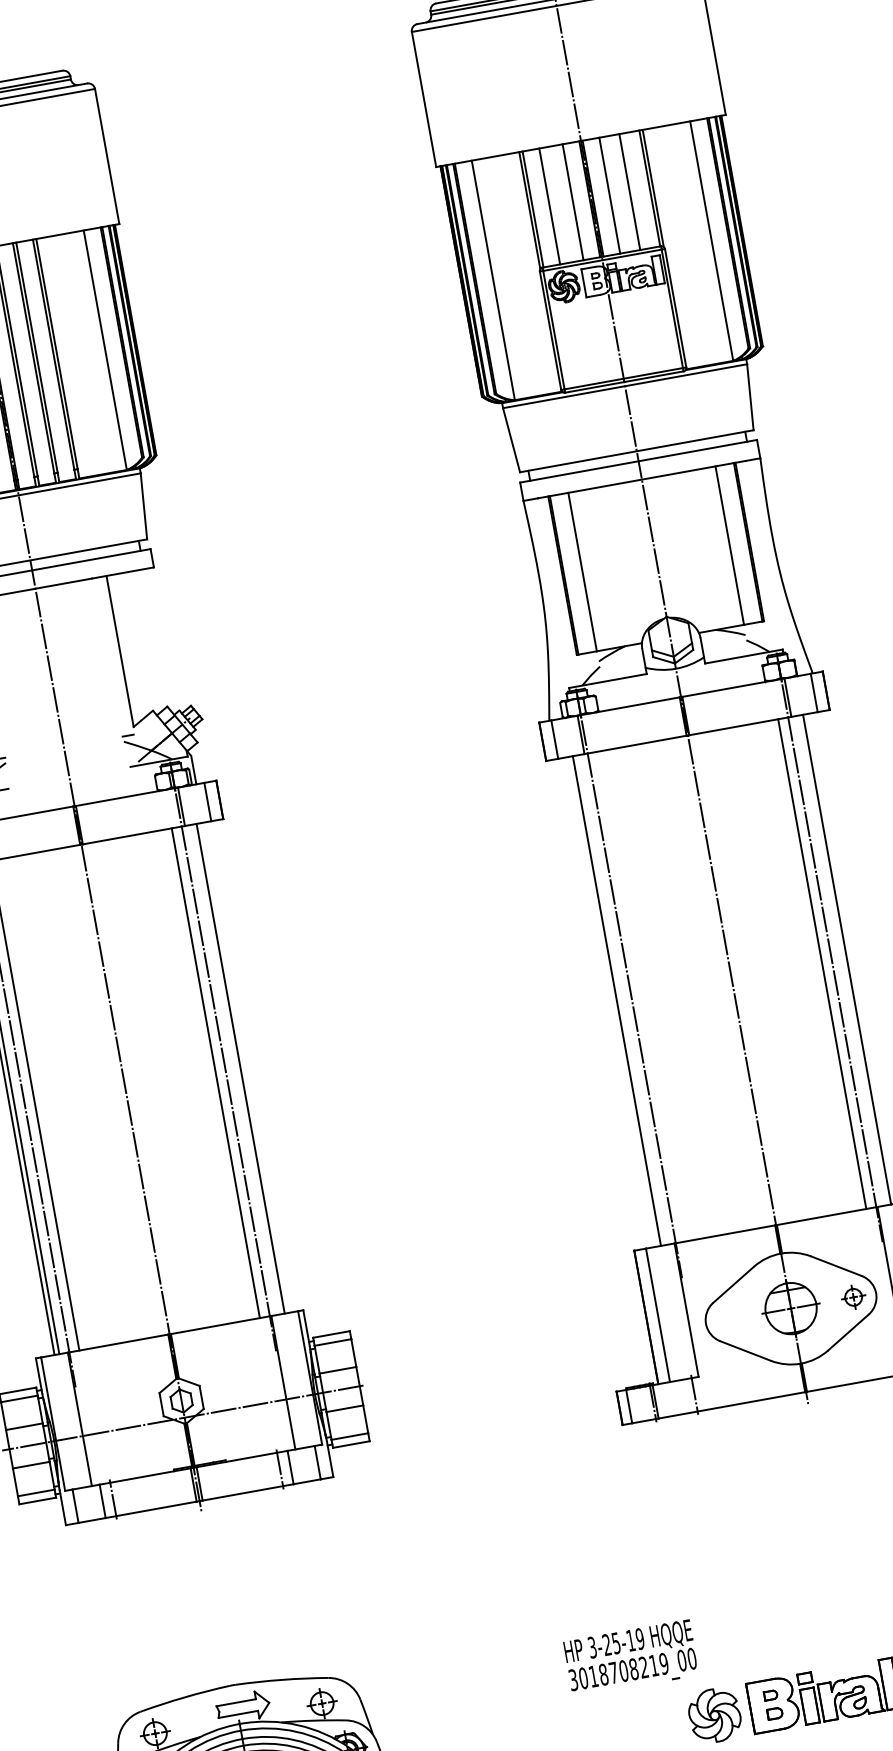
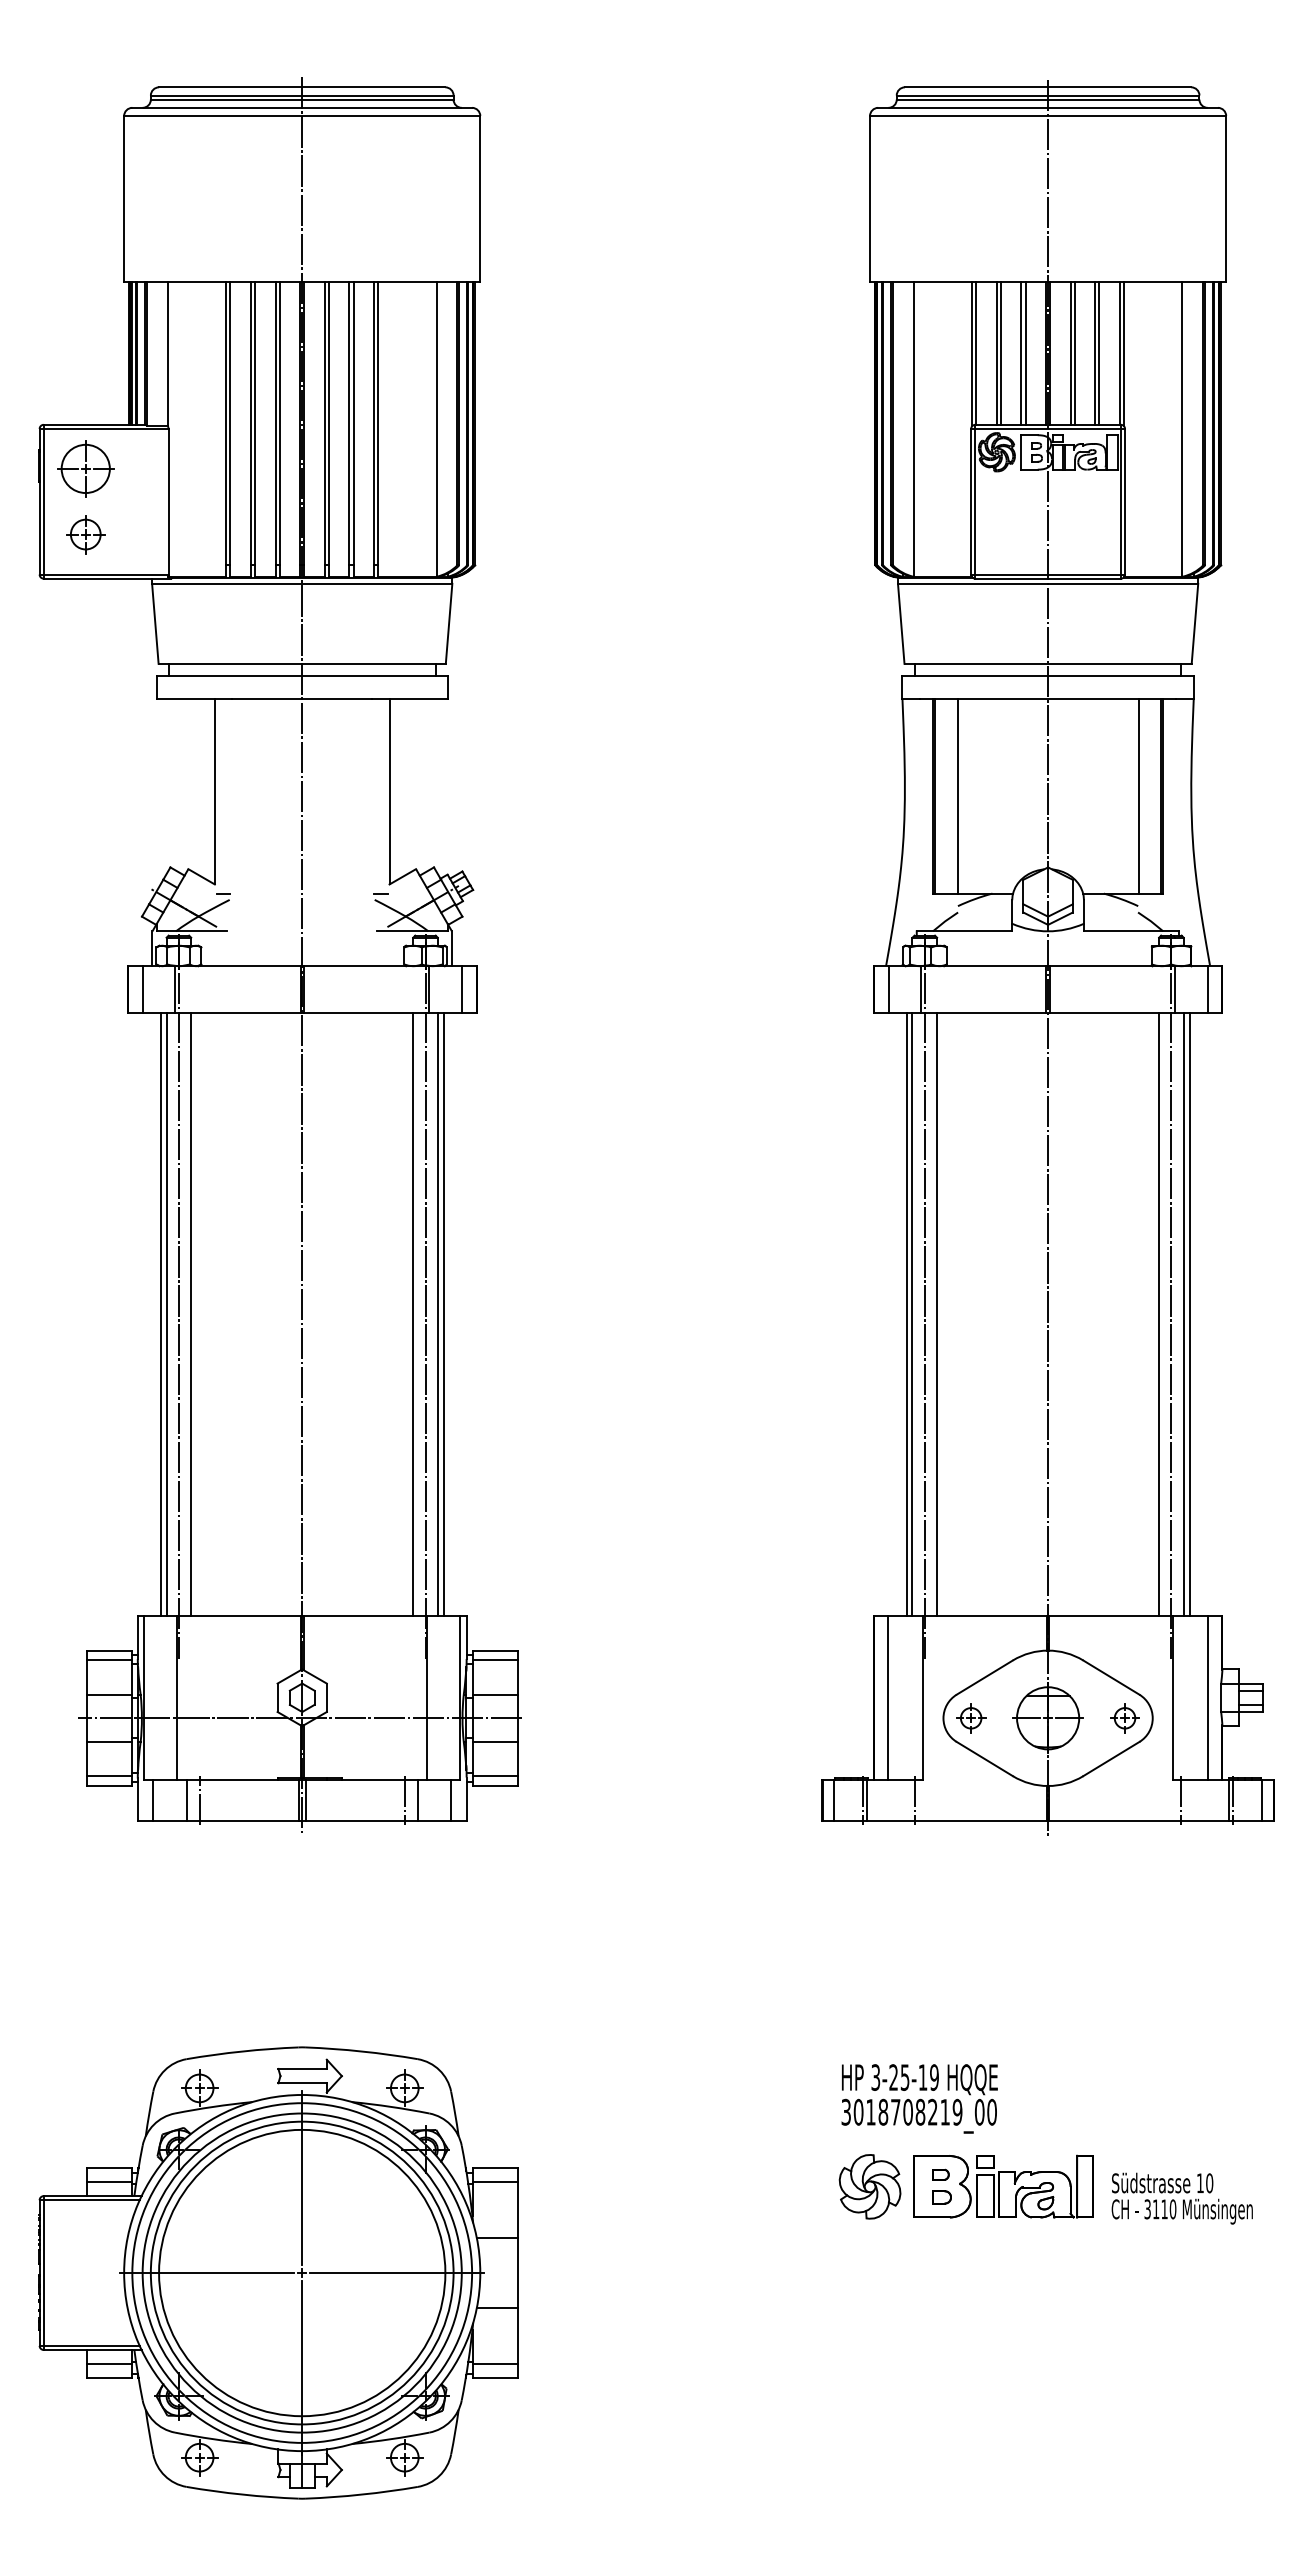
line: (633, 191) -> (1099, 353), added
line: (612, 195) -> (1074, 353), added
line: (569, 202) -> (1021, 353), added
line: (552, 205) -> (1000, 353), added
line: (842, 960) -> (1183, 1314), added
line: (642, 996) -> (937, 1314), added
line: (621, 1000) -> (912, 1314), added
line: (235, 1069) -> (437, 1314), added
part: (728, 1319) -> (971, 1718), added
text: (631, 1658) -> (919, 2098), moved

